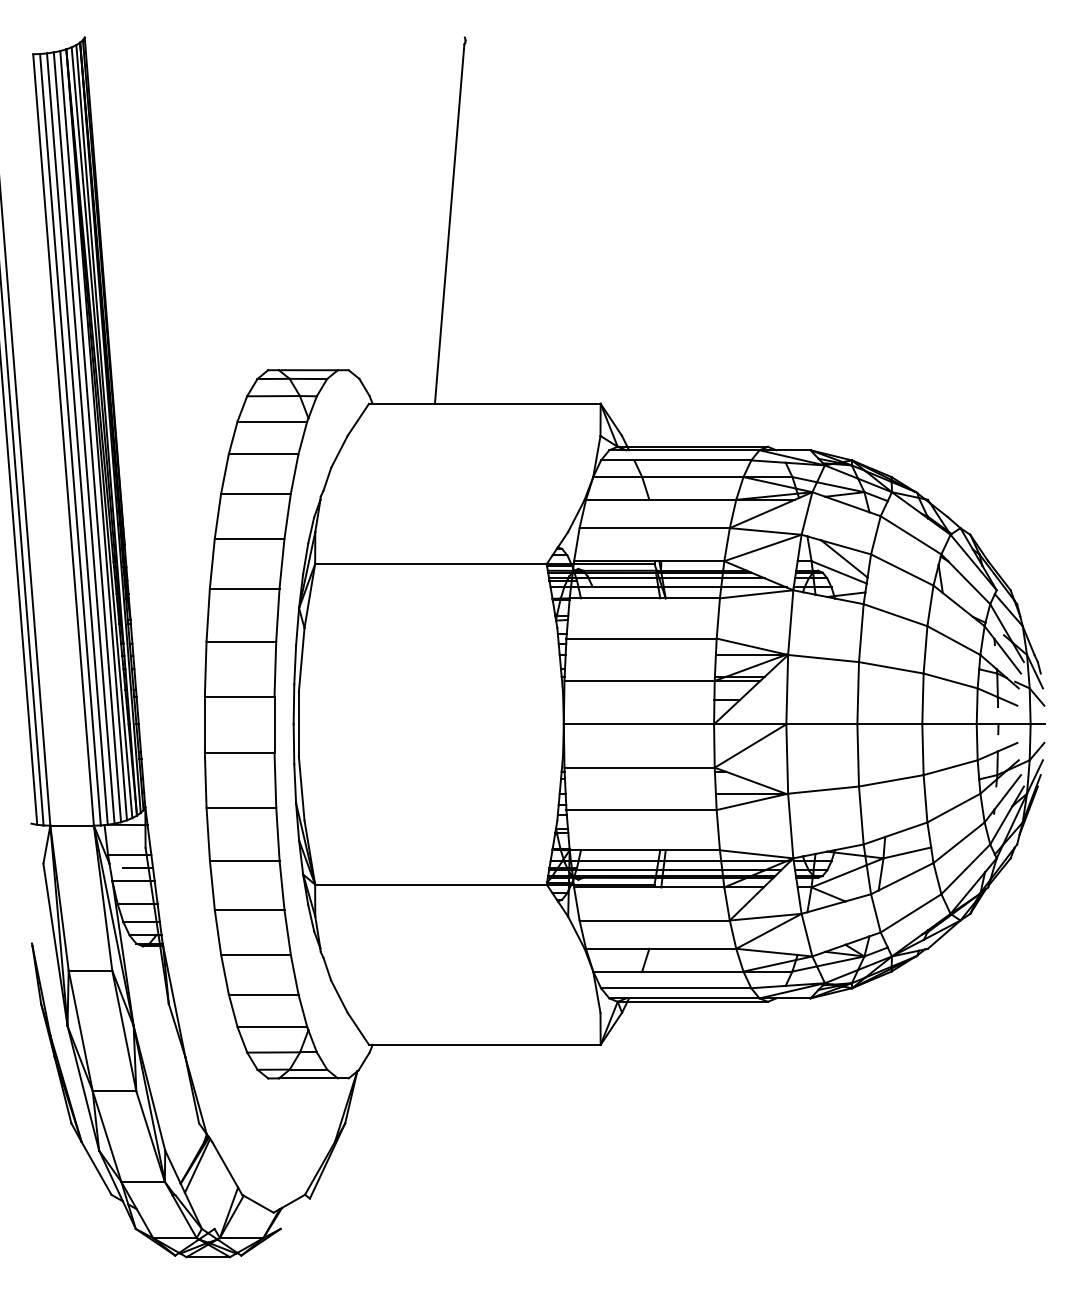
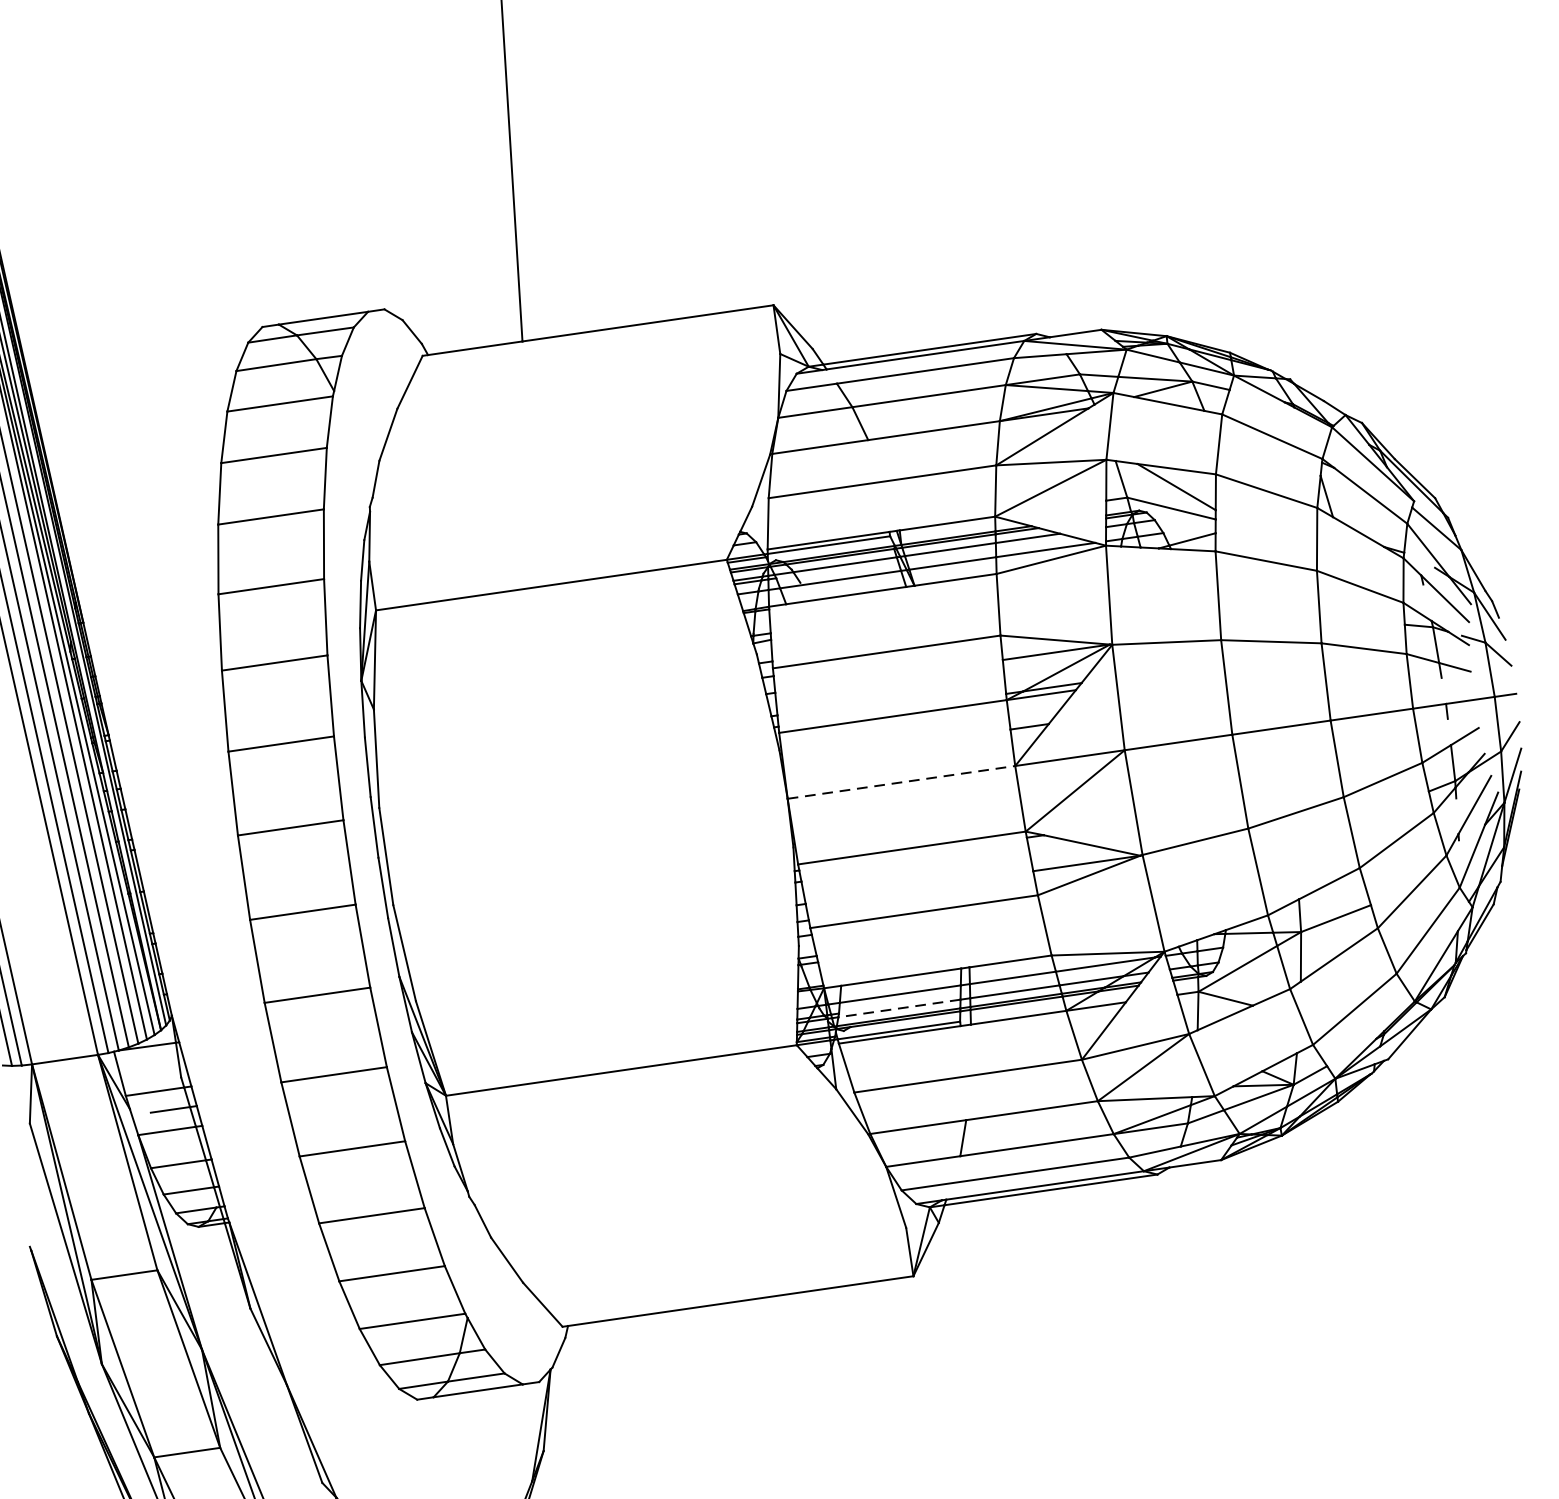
line: (639, 724) -> (902, 782), solid -> dashed
line: (616, 870) -> (899, 1008), solid -> dashed

